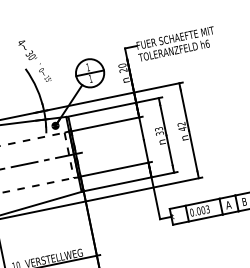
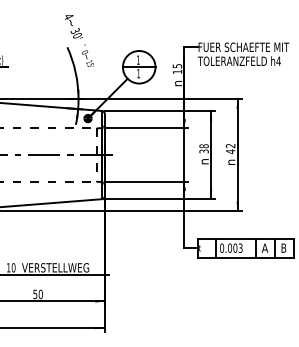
text: (207, 43) -> (278, 60), h6 -> h4
text: (123, 68) -> (177, 69), 20 -> 15
text: (158, 129) -> (203, 146), 33 -> 38

